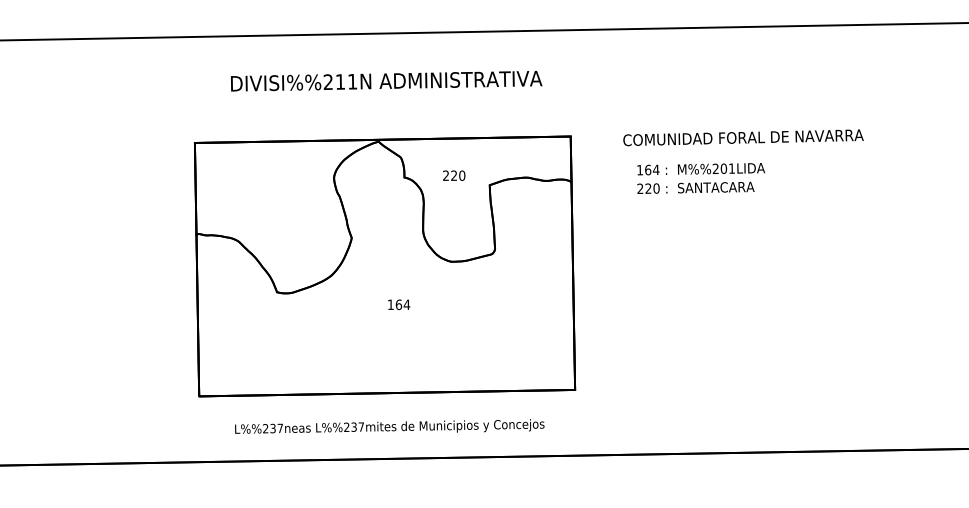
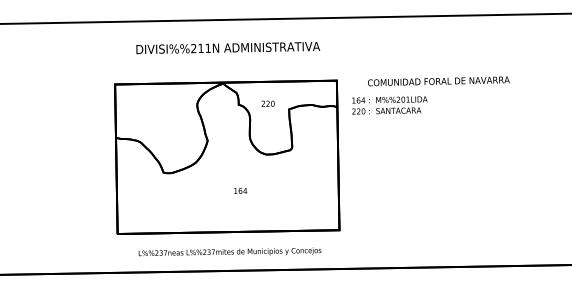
text: (700, 178) -> (389, 105), moved
text: (398, 303) -> (240, 190), moved

